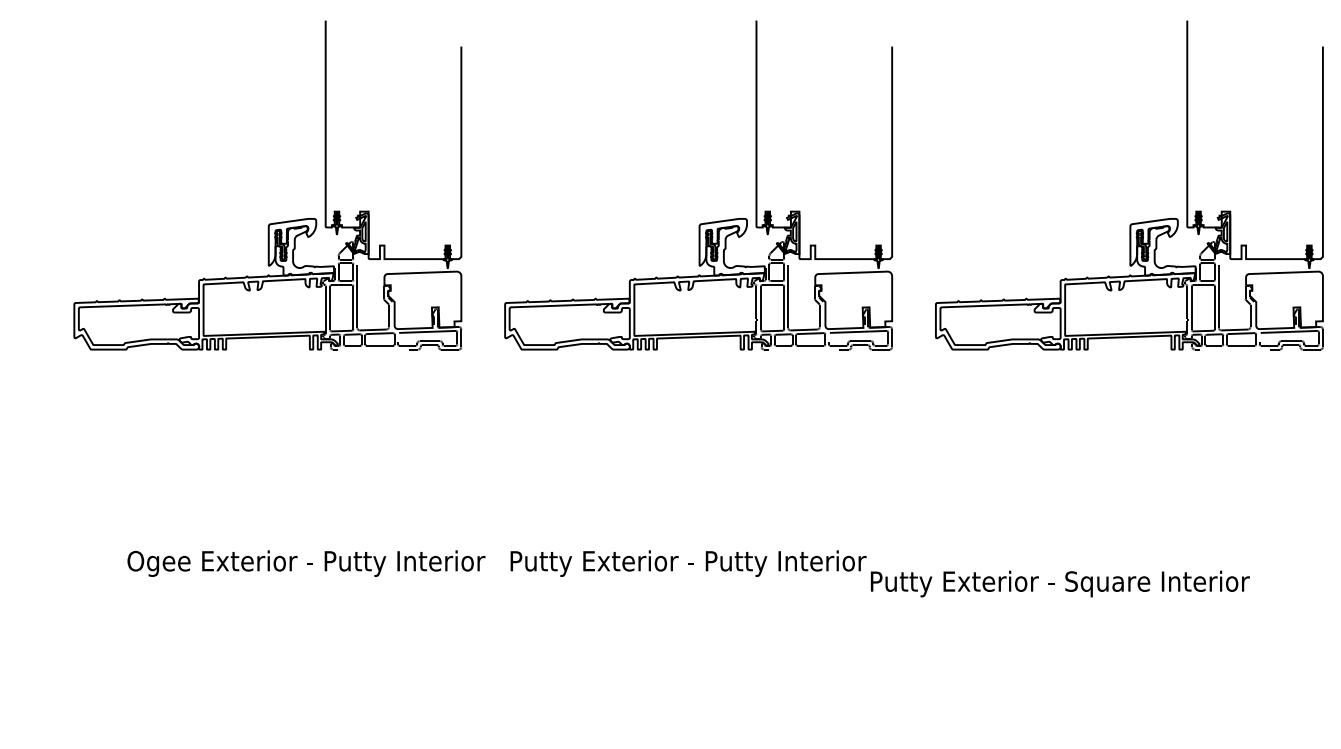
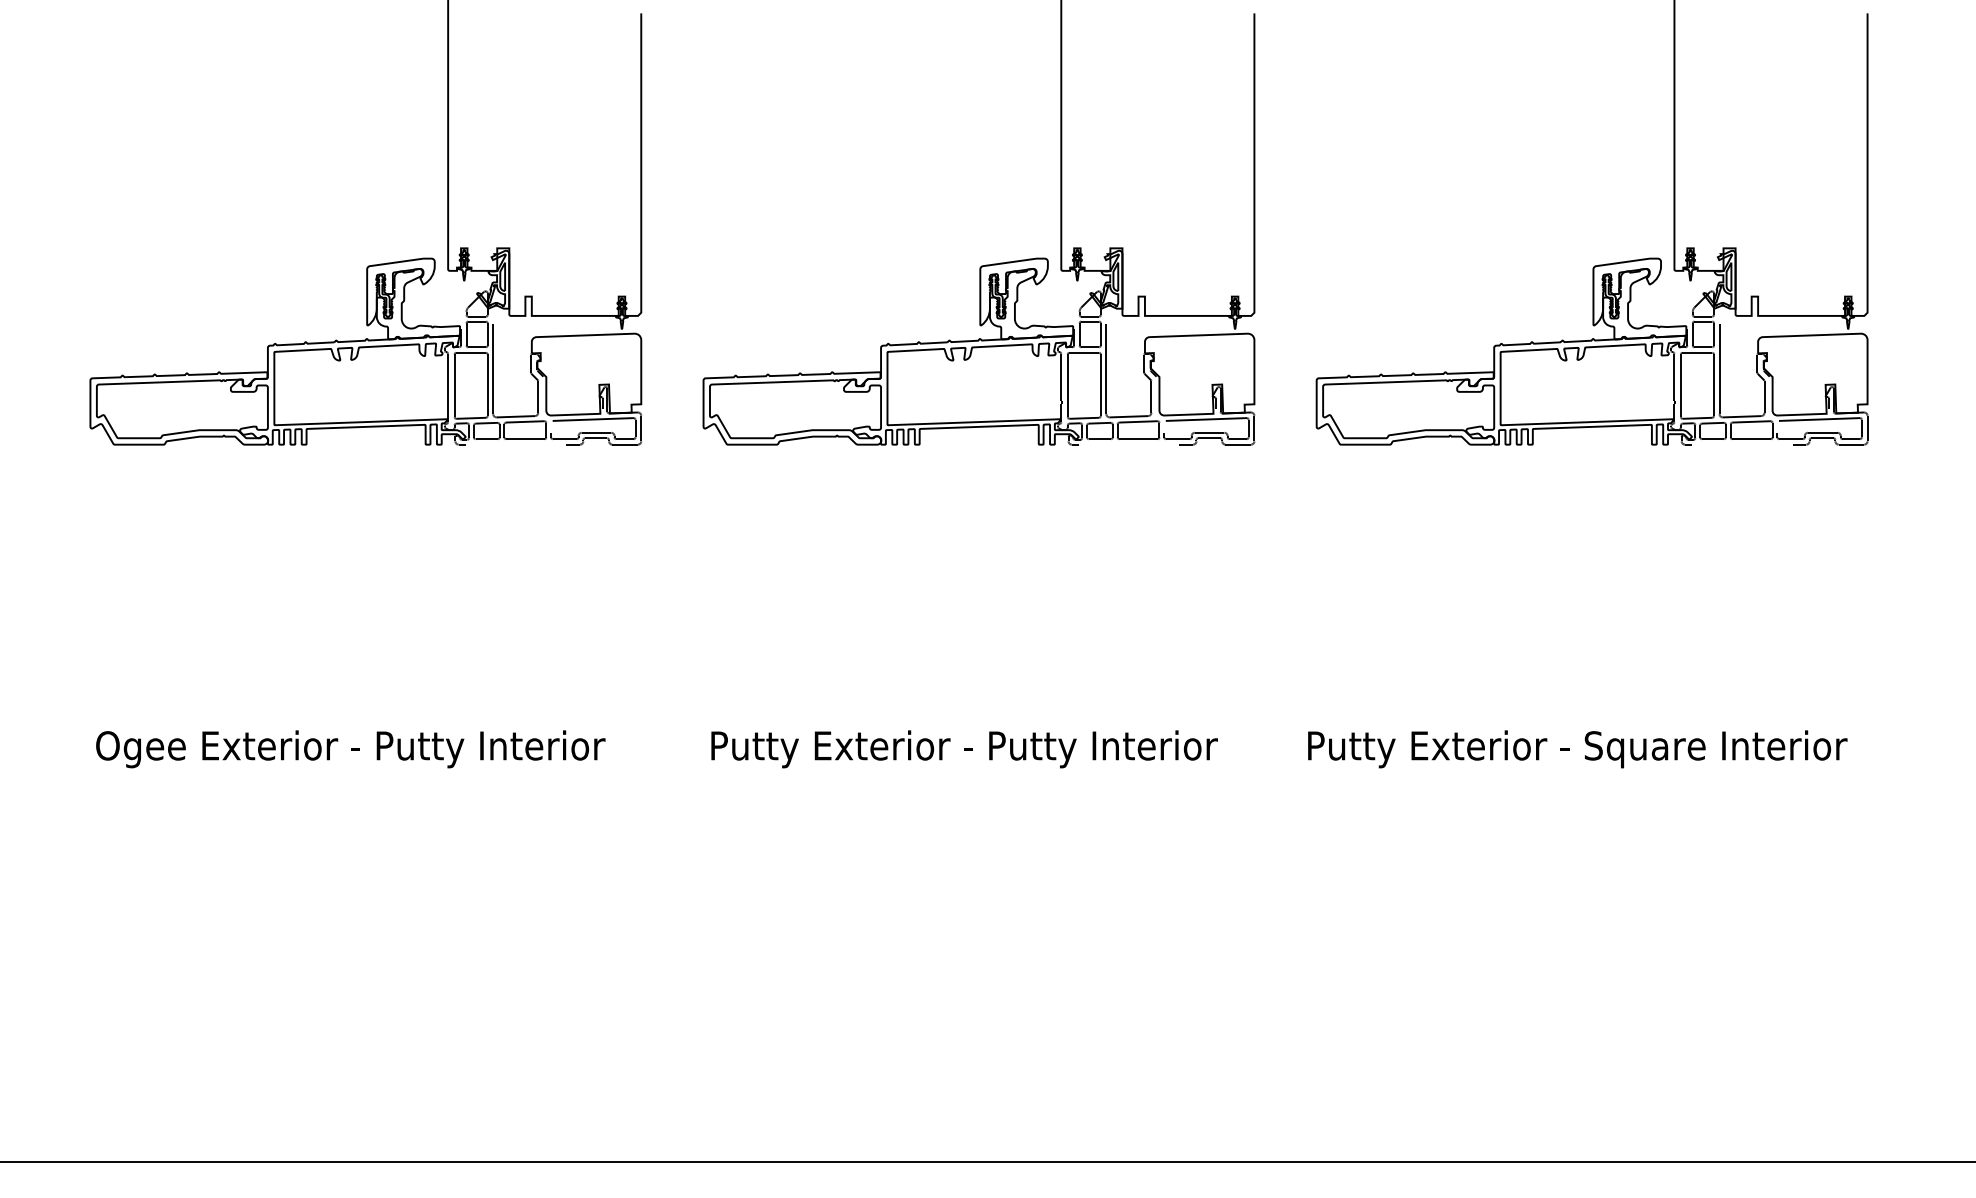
text: (306, 563) -> (350, 749), moved
text: (1060, 584) -> (1577, 749), moved

